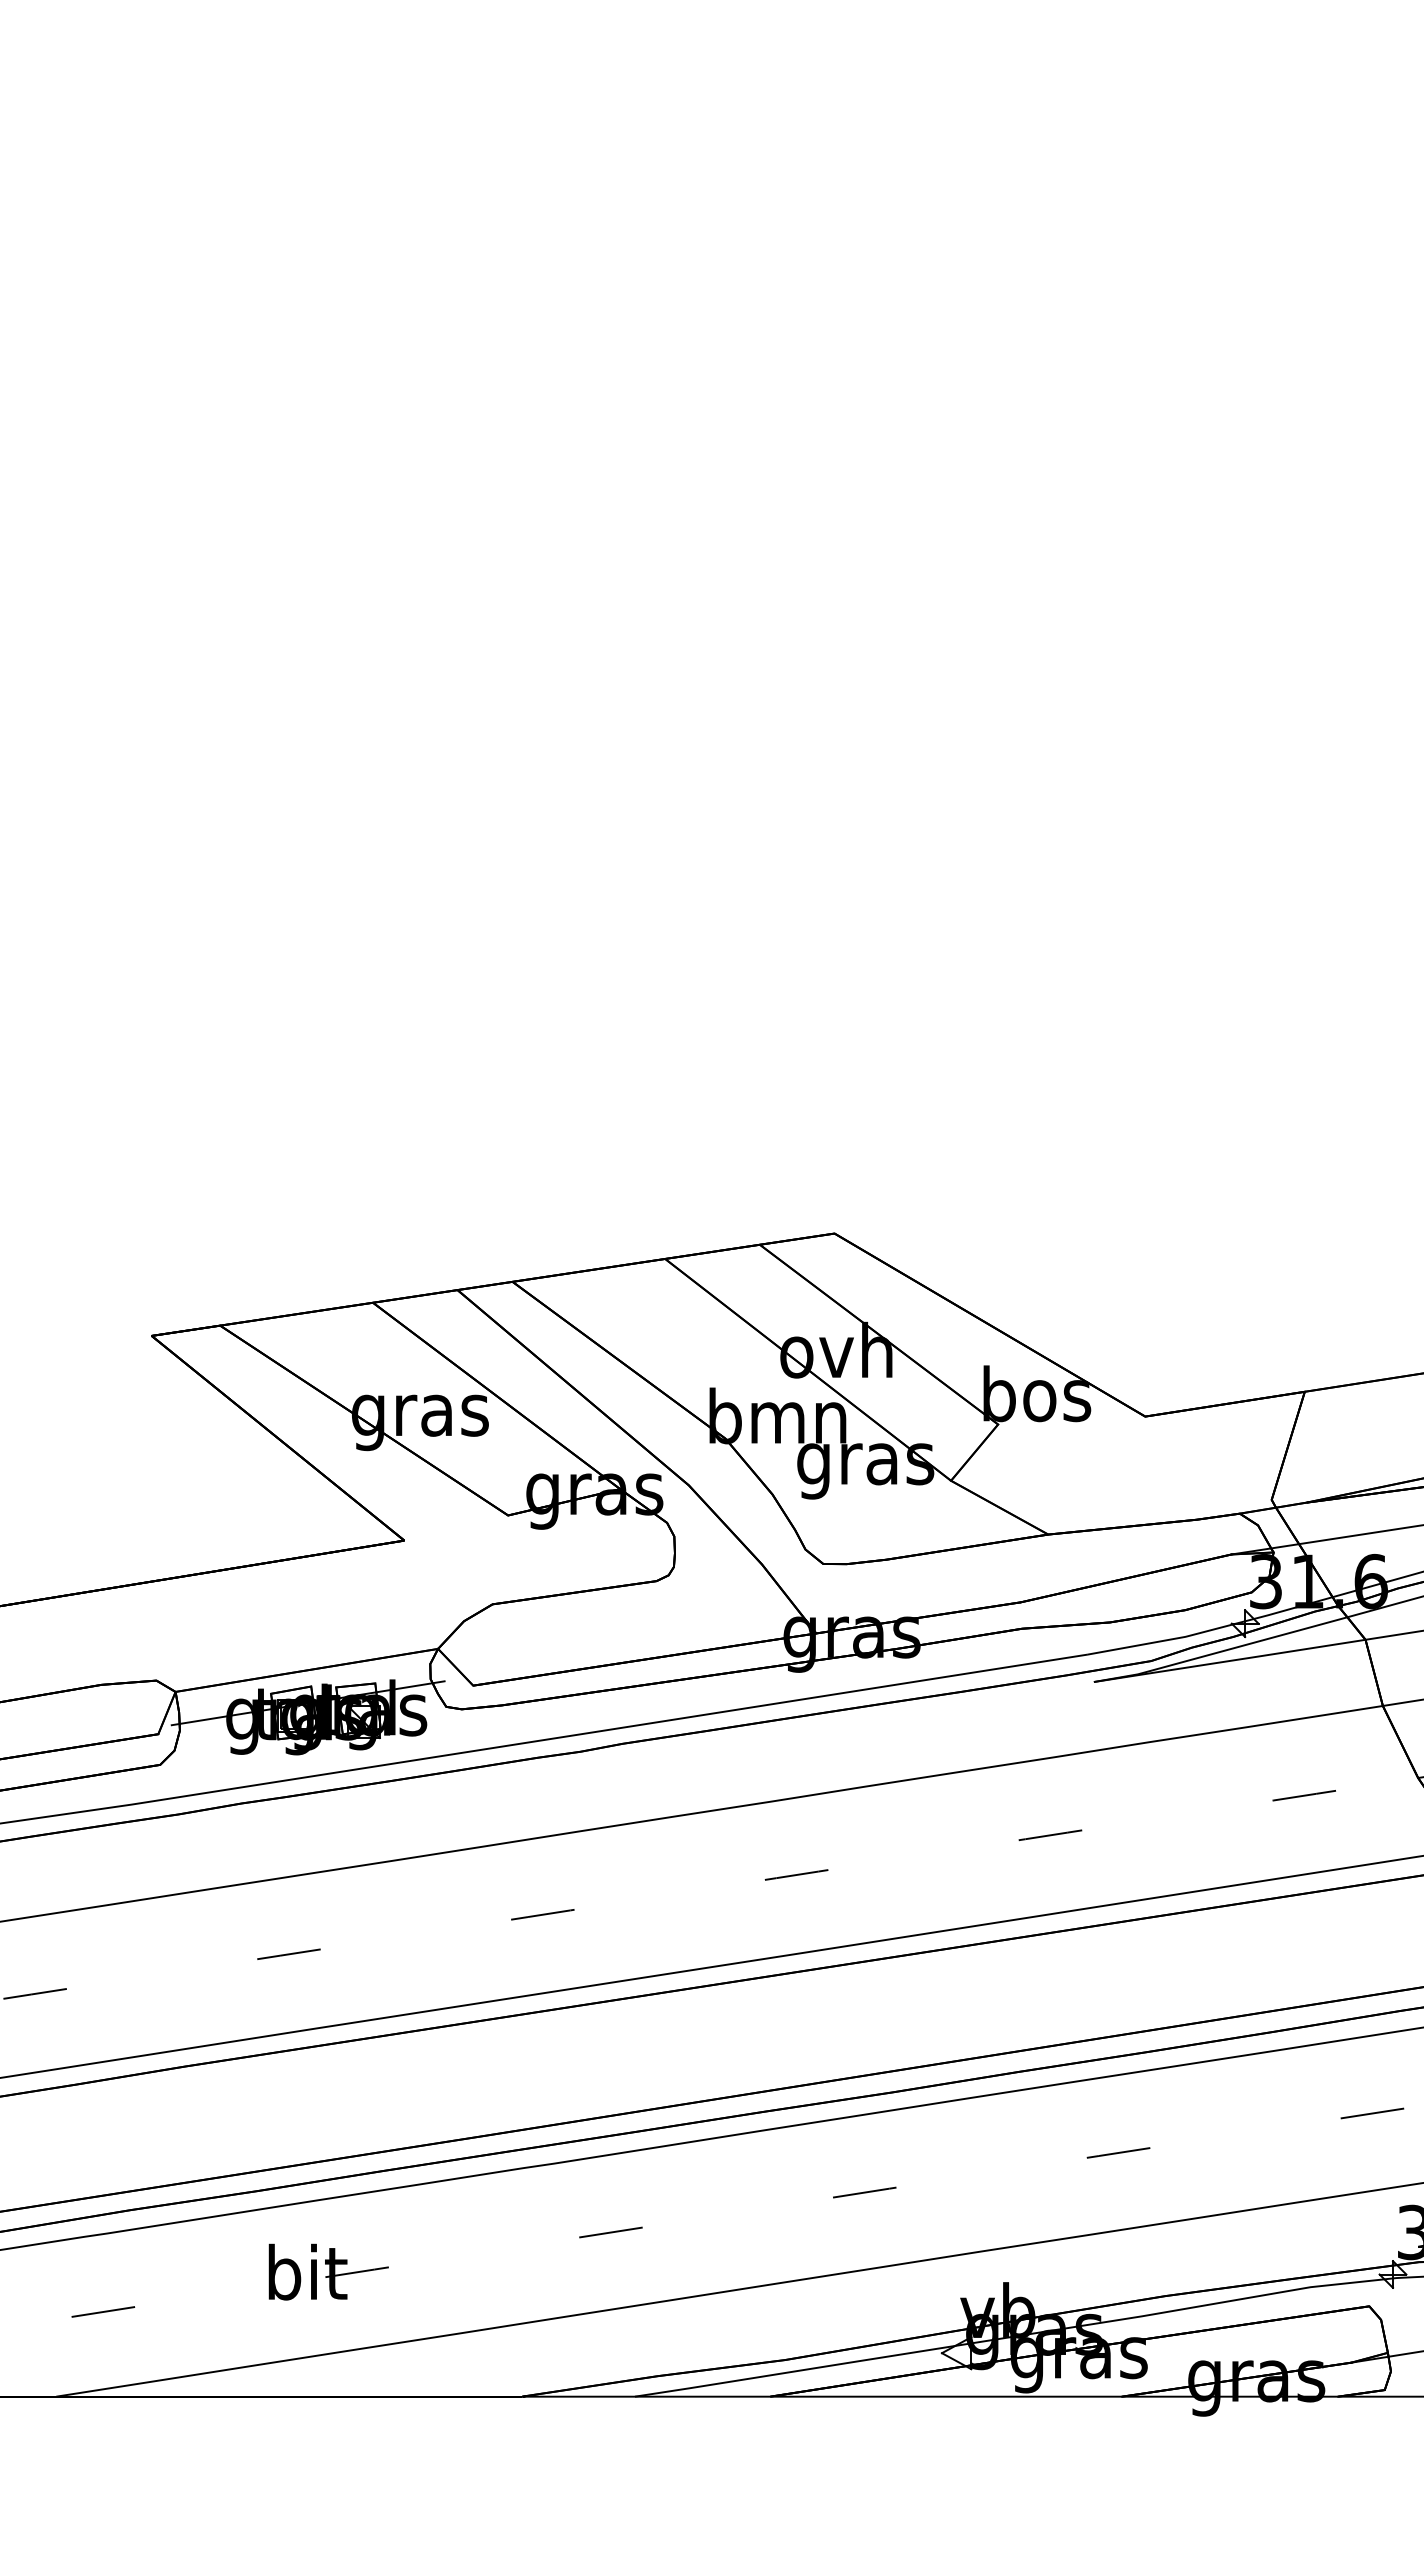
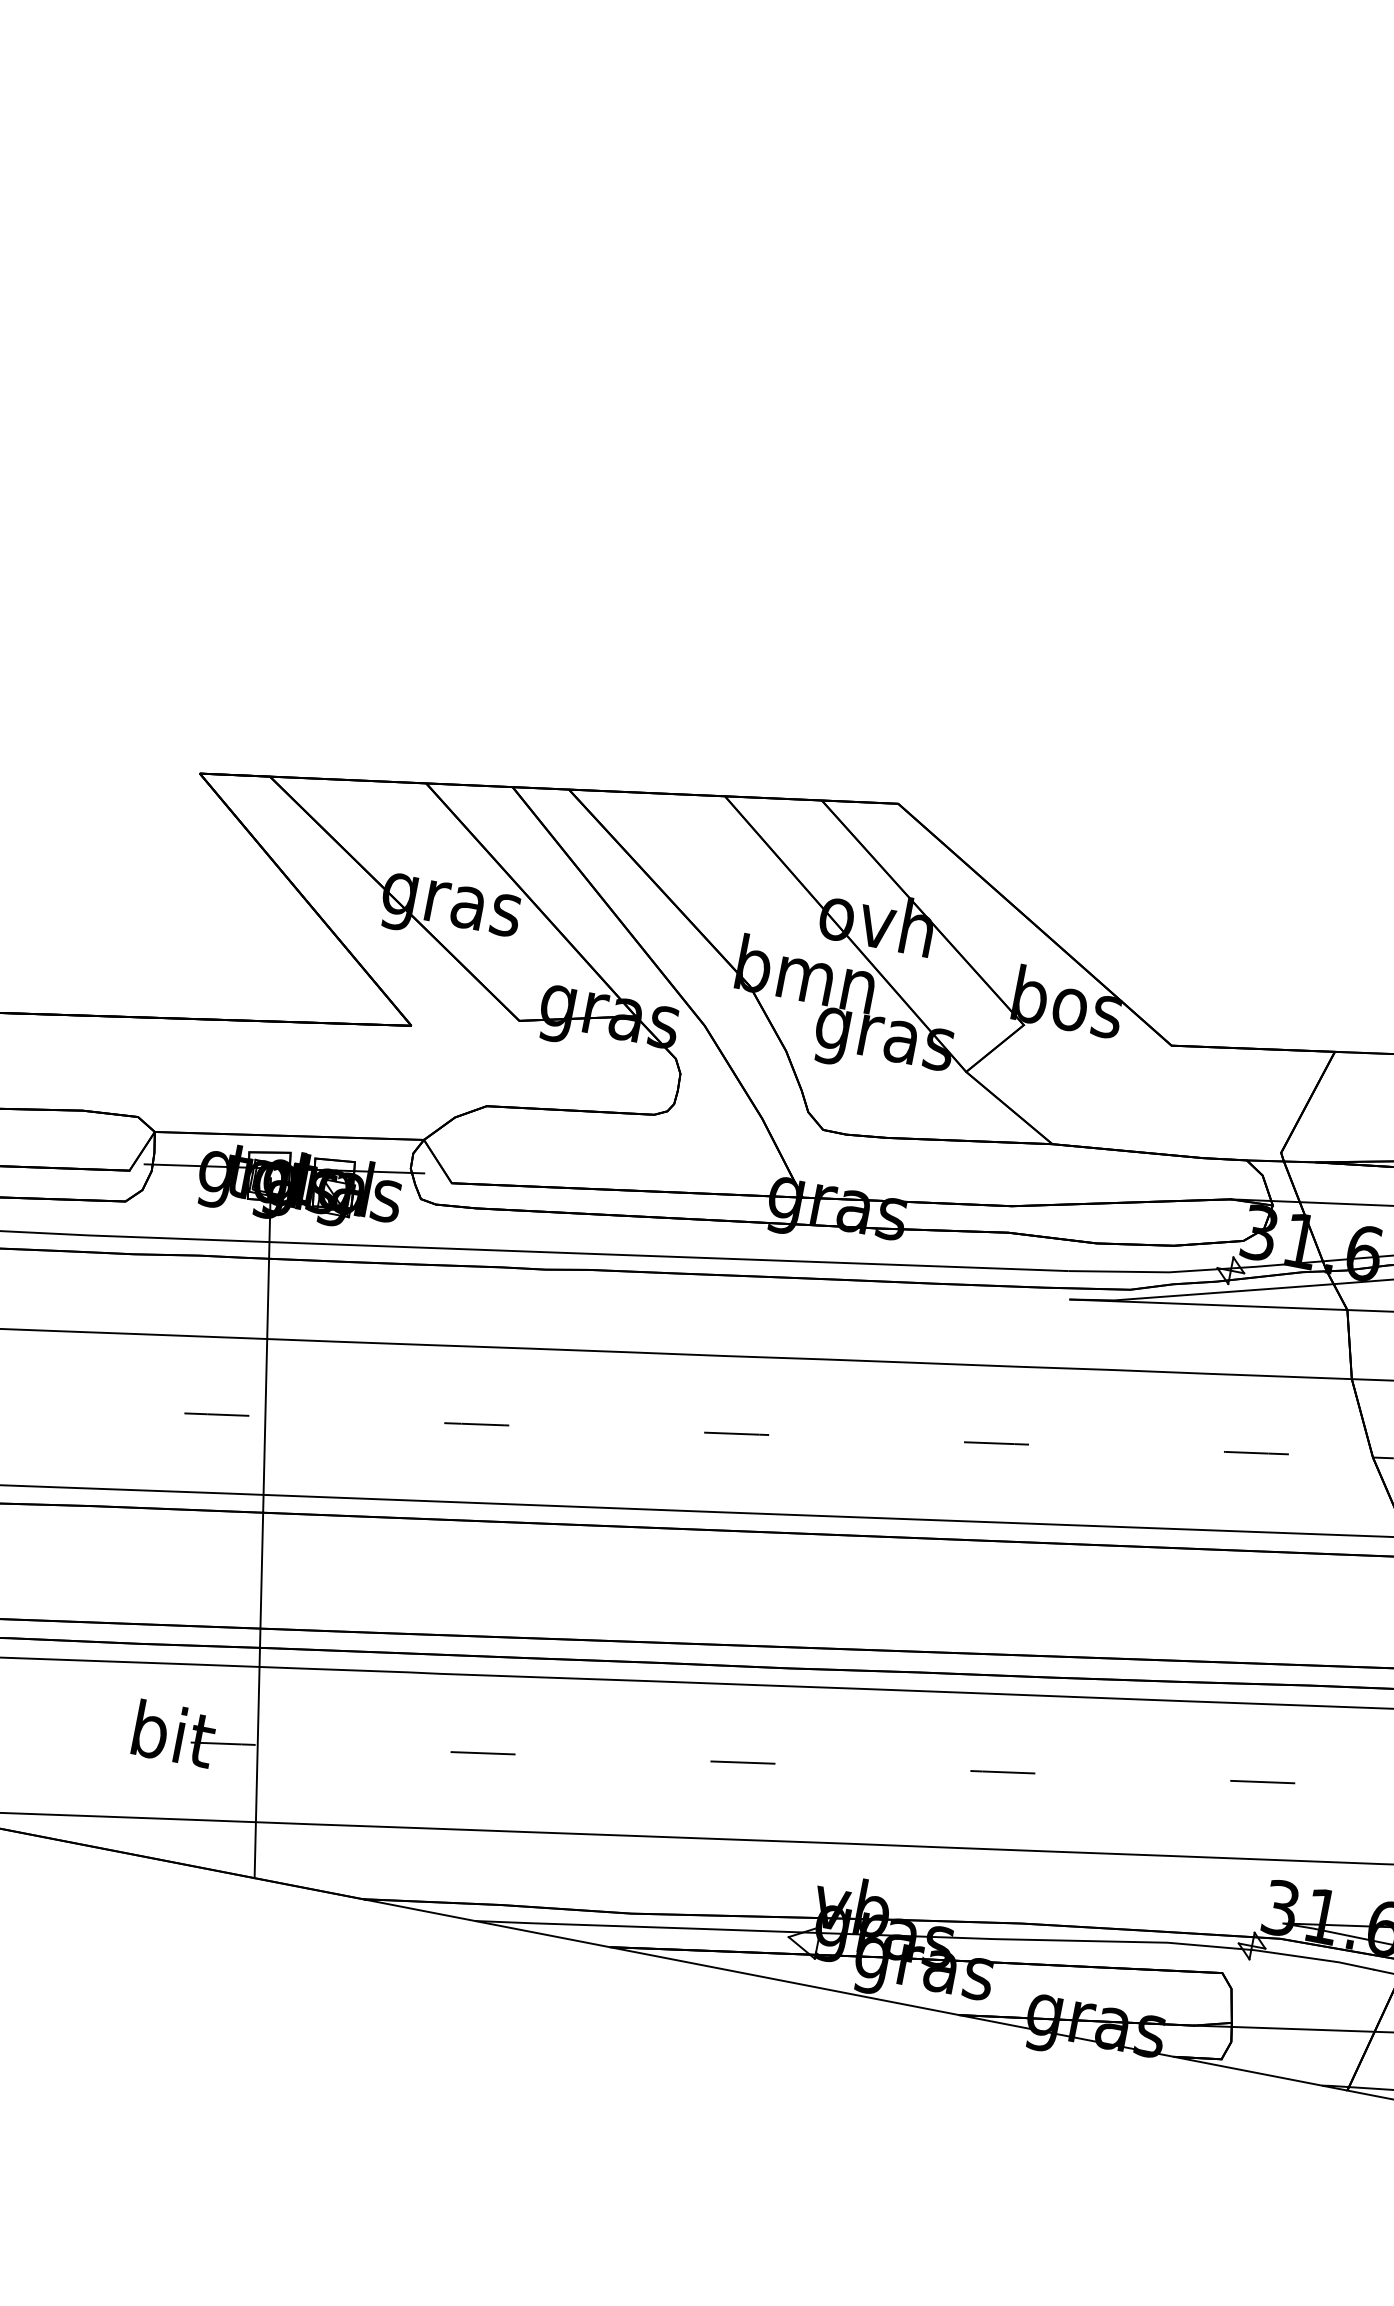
line: (354, 2055) -> (262, 1527), added

